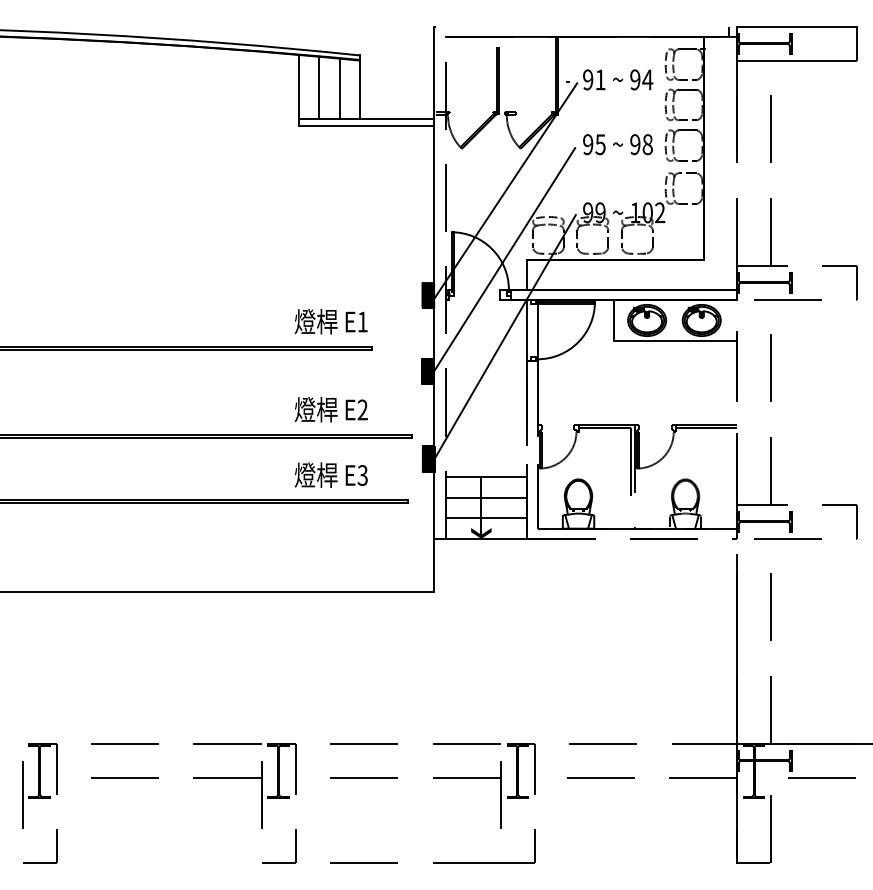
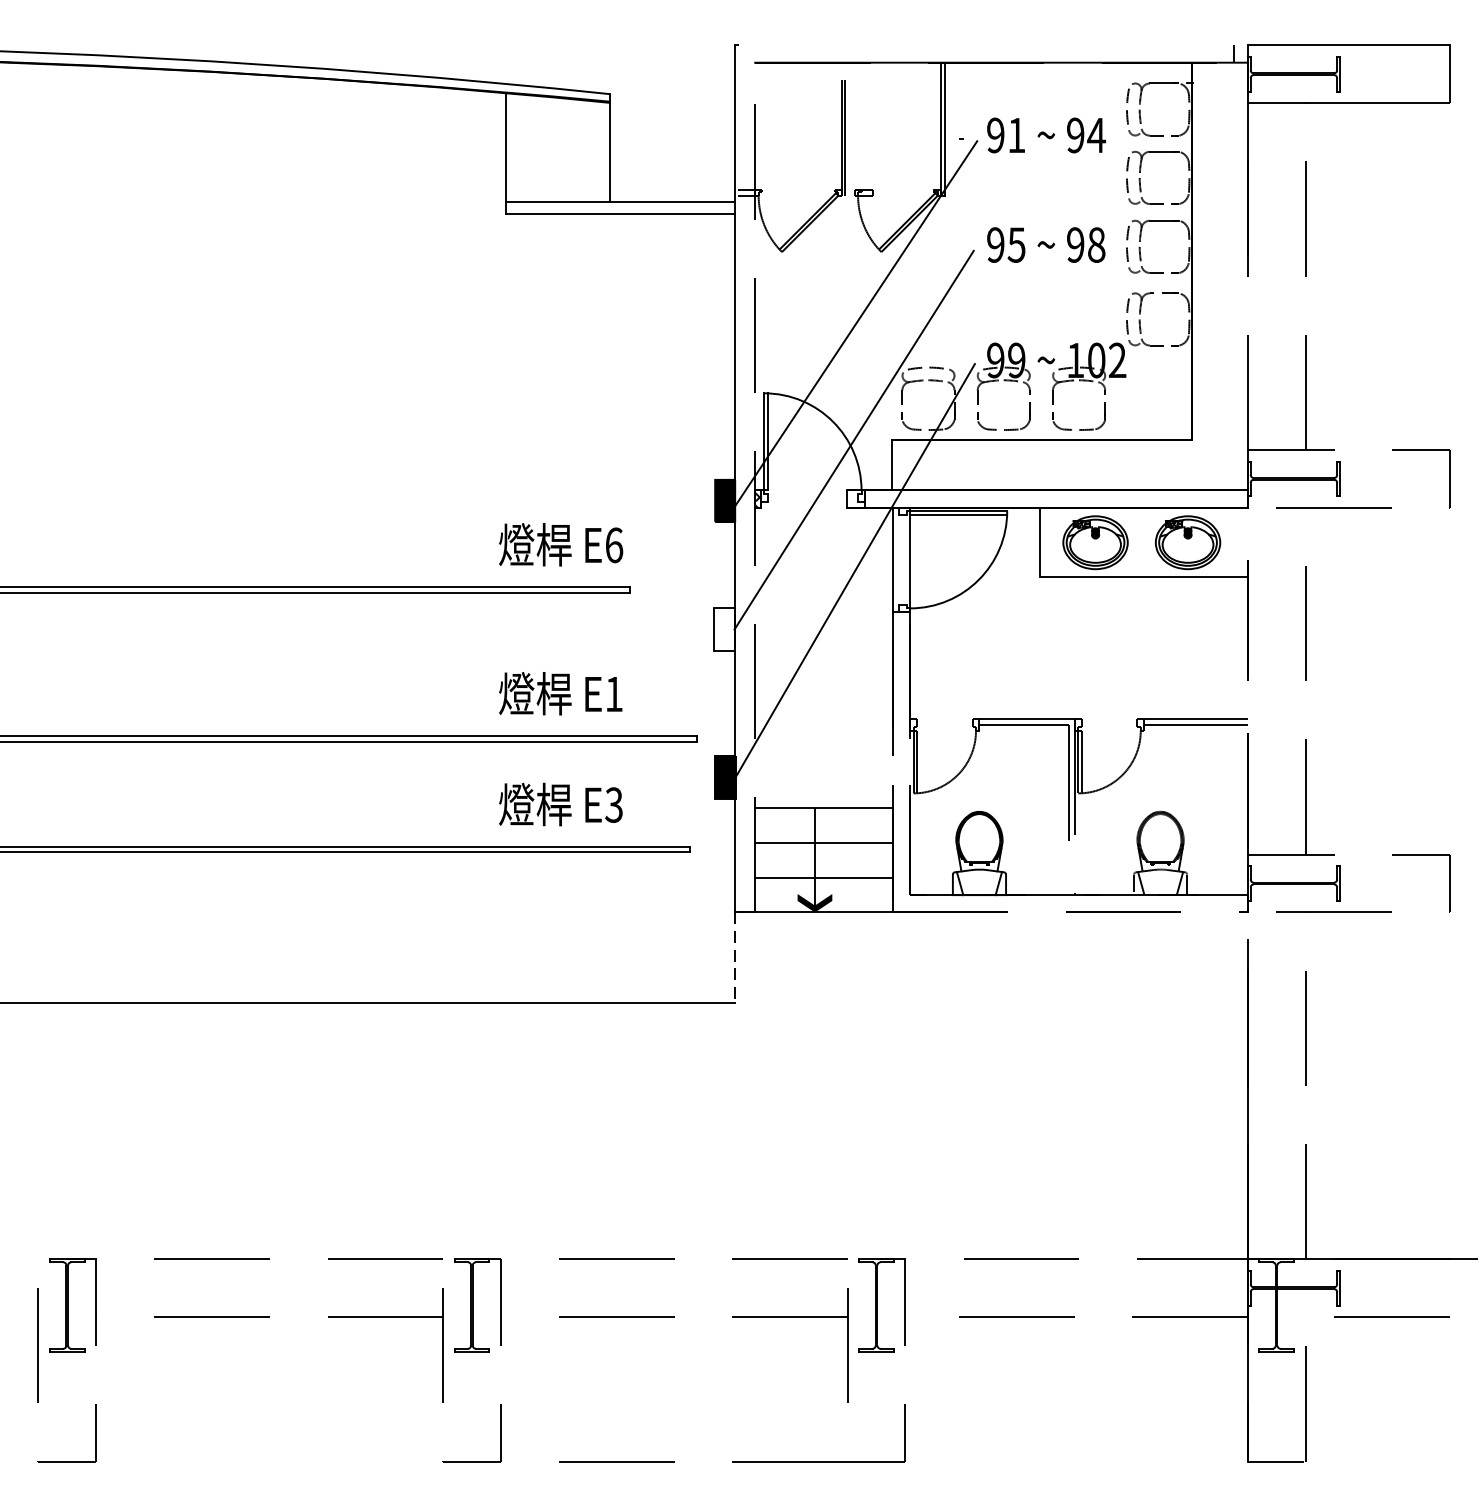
line: (319, 88) -> (540, 149), removed
line: (339, 89) -> (574, 151), removed
text: (362, 321) -> (613, 544), E1 -> E6
hatch: (427, 371) -> (723, 629), removed
text: (362, 409) -> (613, 693), E2 -> E1
line: (434, 565) -> (735, 957), solid -> dashed

